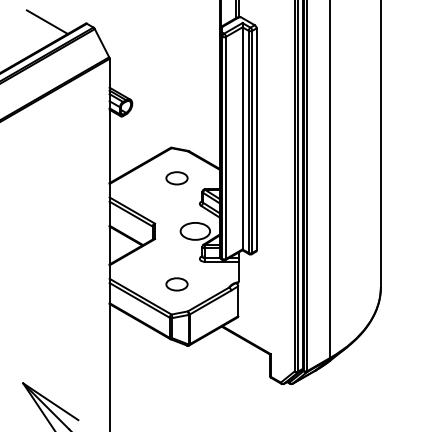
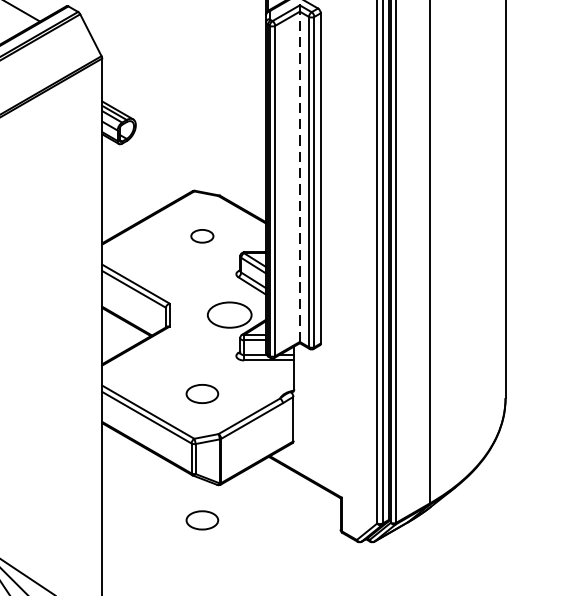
line: (242, 137) -> (299, 175), solid -> dashed
part: (176, 178) -> (201, 236), size x0.7
part: (176, 369) -> (201, 520), added

